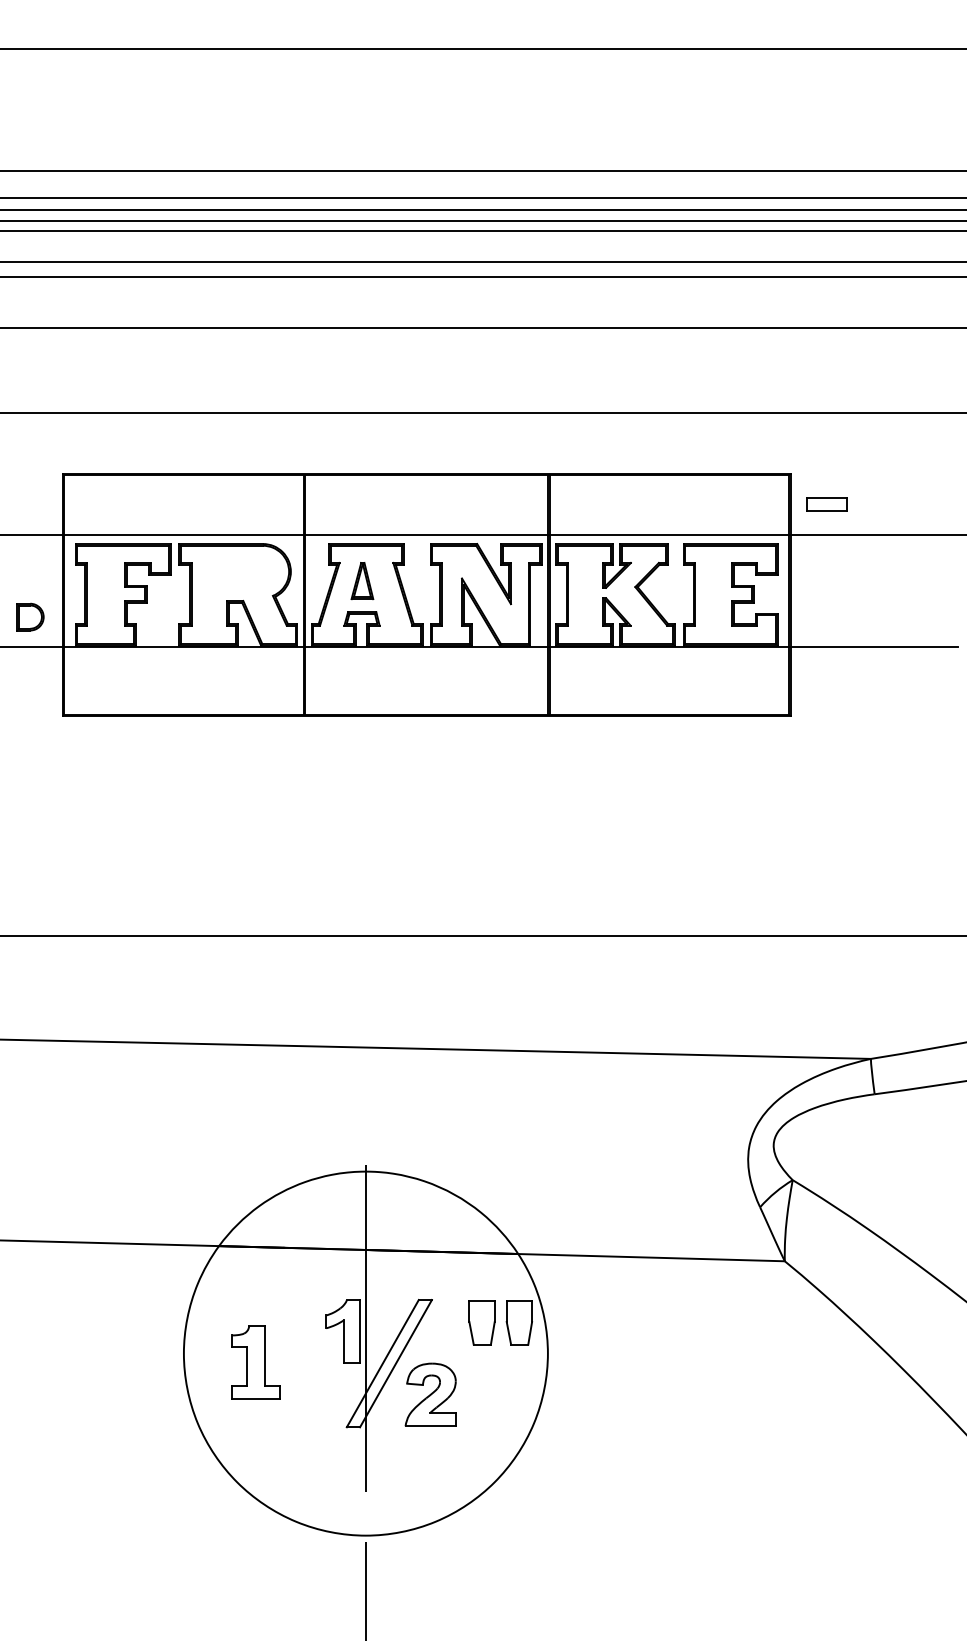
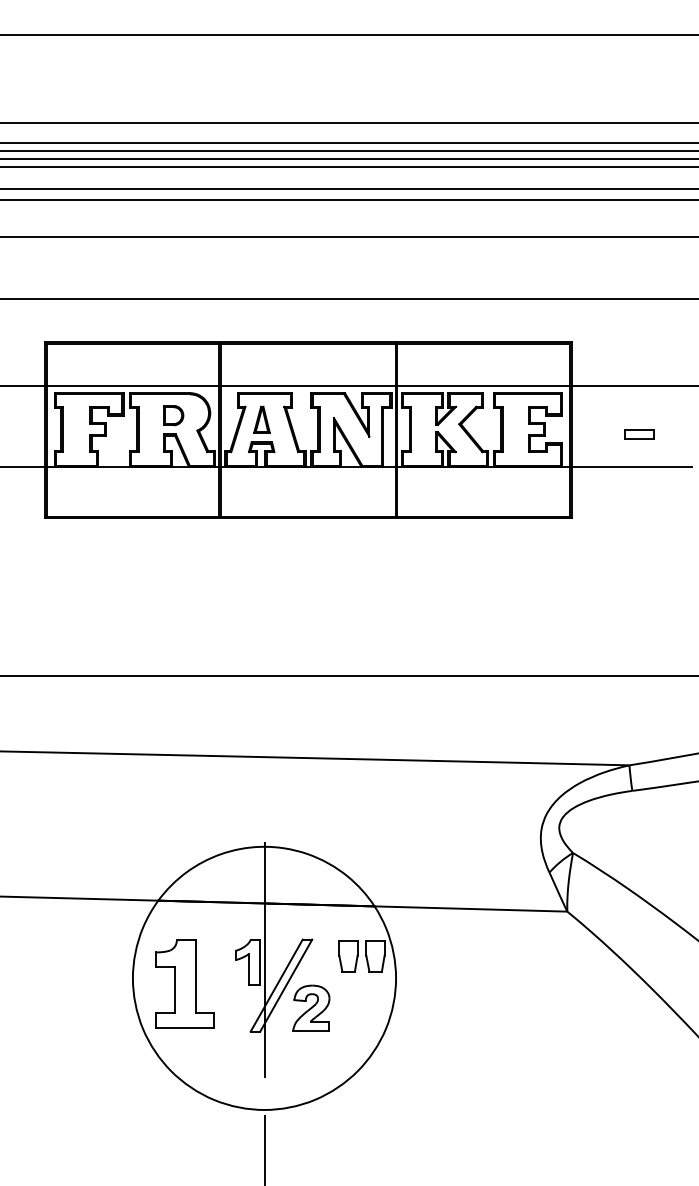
part: (826, 504) -> (639, 433), moved
part: (30, 616) -> (173, 415), moved
part: (255, 1361) -> (184, 984), size x1.67

